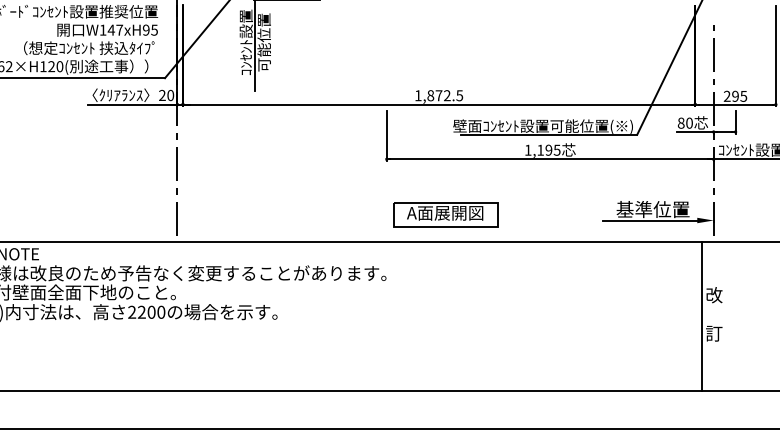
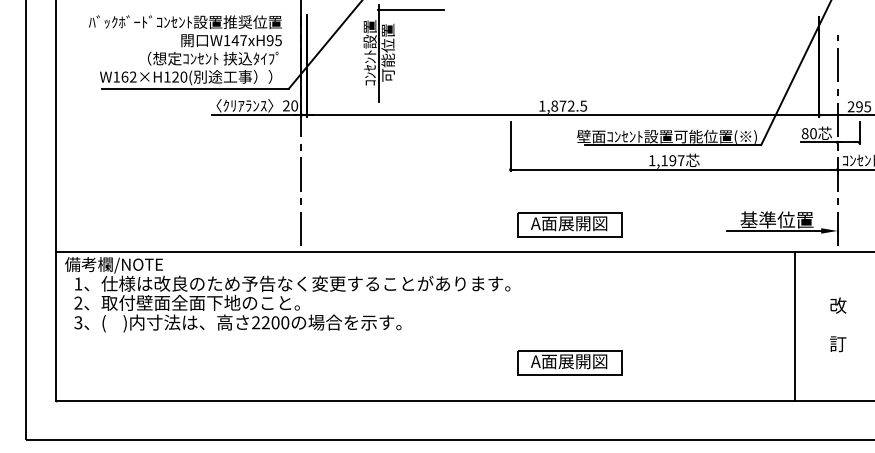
text: (556, 150) -> (680, 160), 1,195 -> 1,197
line: (701, 316) -> (794, 326), moved
part: (445, 352) -> (569, 362), added

